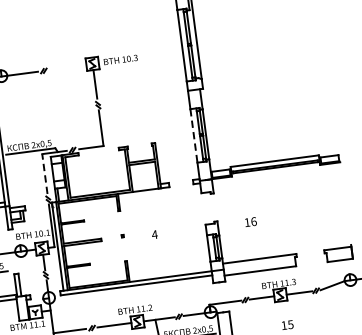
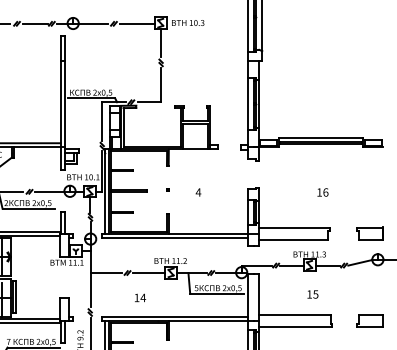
line: (68, 67) -> (137, 23), added
line: (193, 135) -> (247, 103), dashed -> solid
line: (45, 173) -> (102, 120), dashed -> solid
text: (250, 222) -> (322, 192), moved

